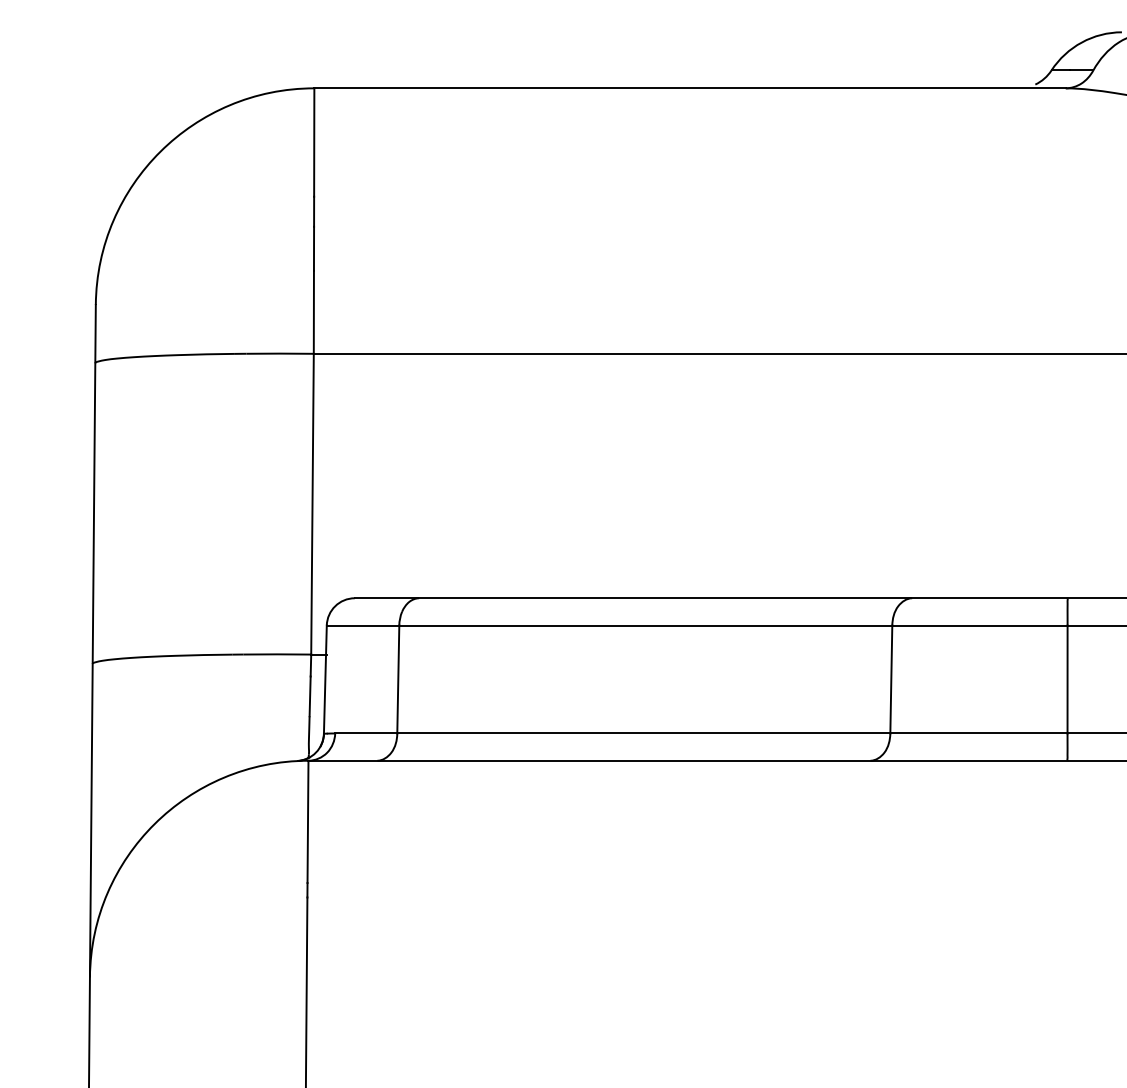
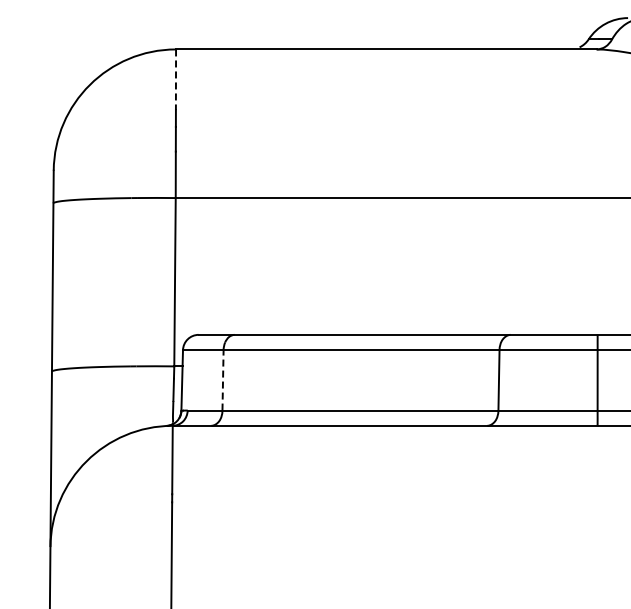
line: (313, 143) -> (175, 80), solid -> dashed
line: (399, 677) -> (223, 379), solid -> dashed

